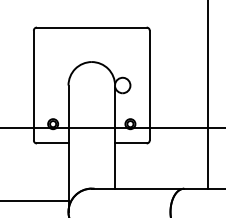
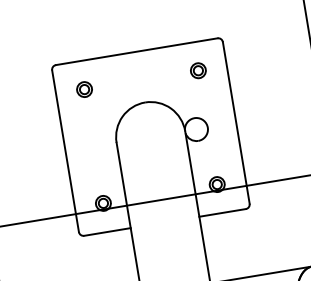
part: (52, 46) -> (83, 89), added
part: (130, 46) -> (198, 70), added

